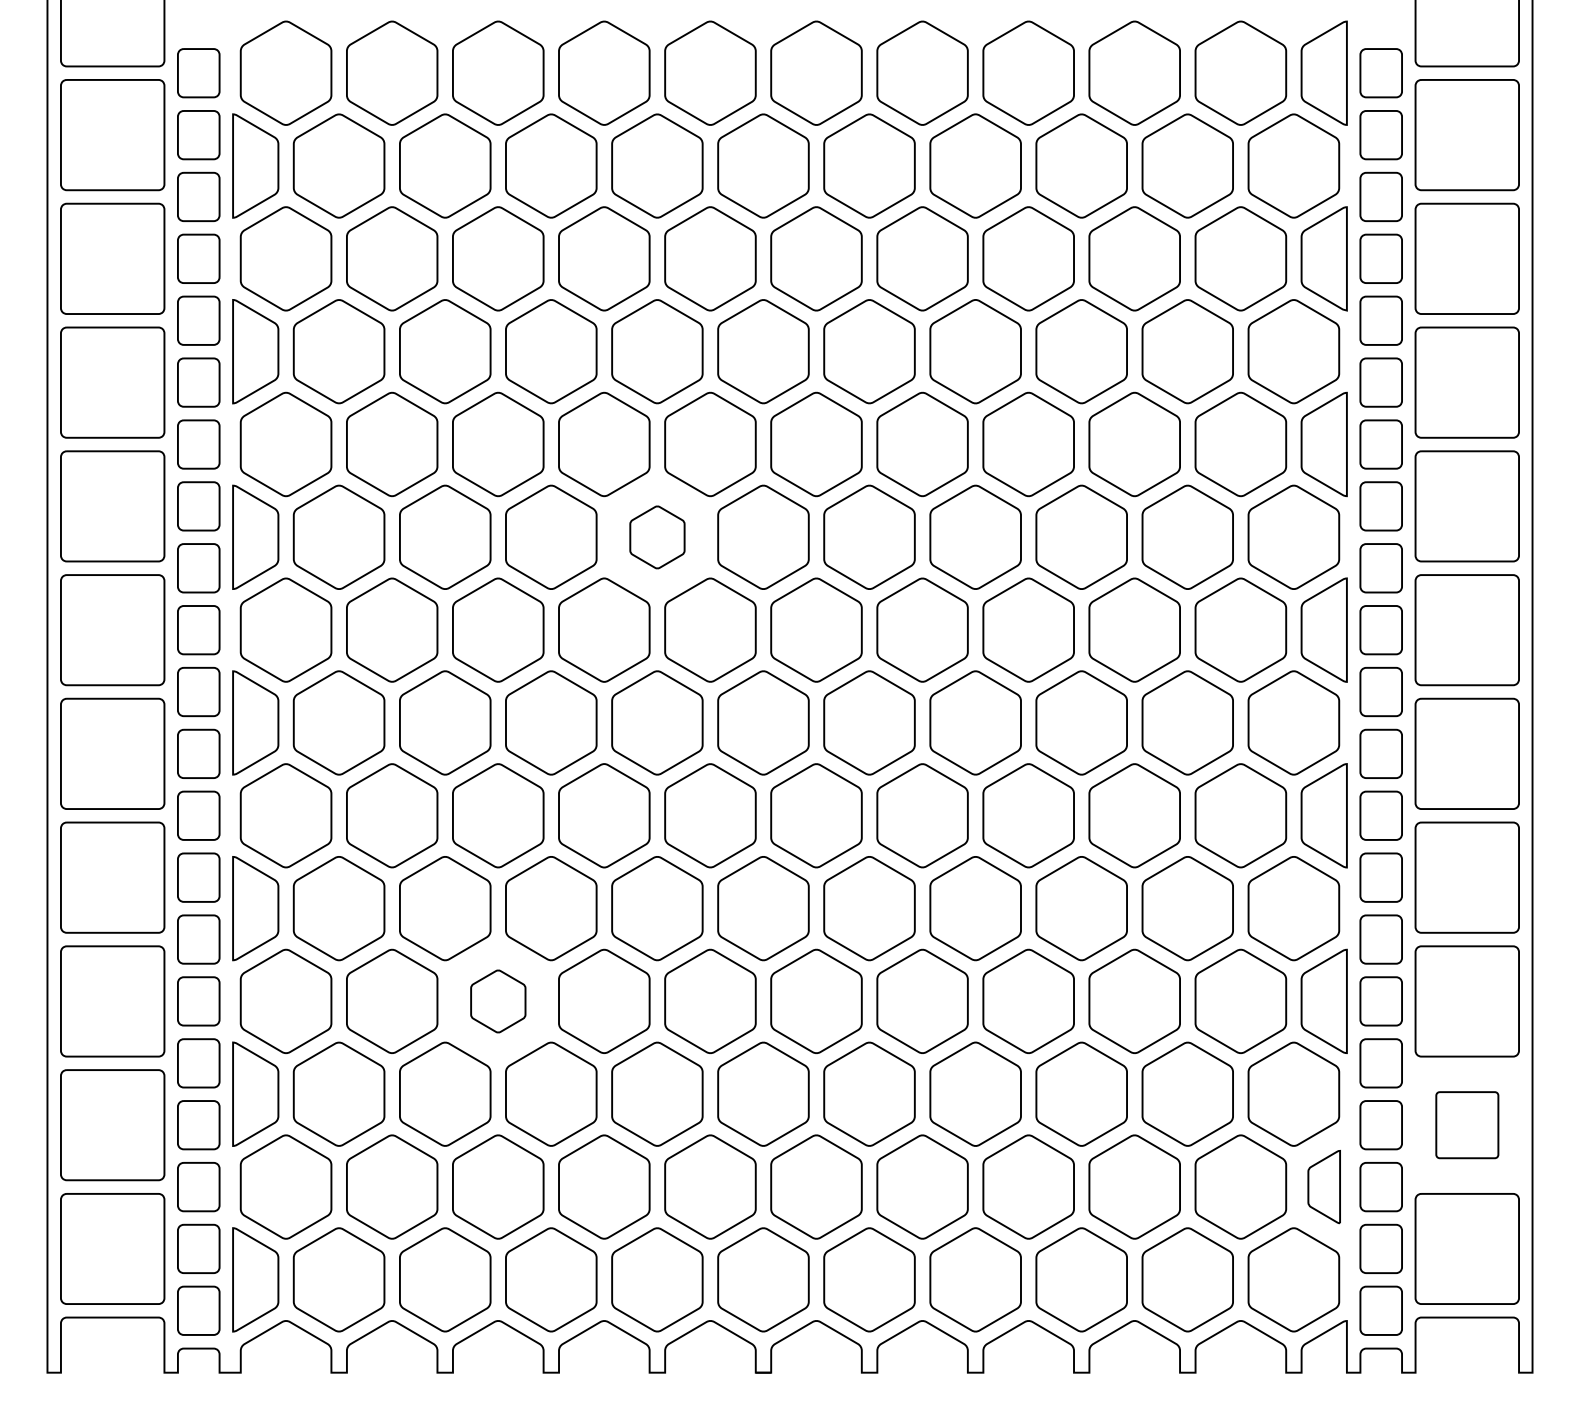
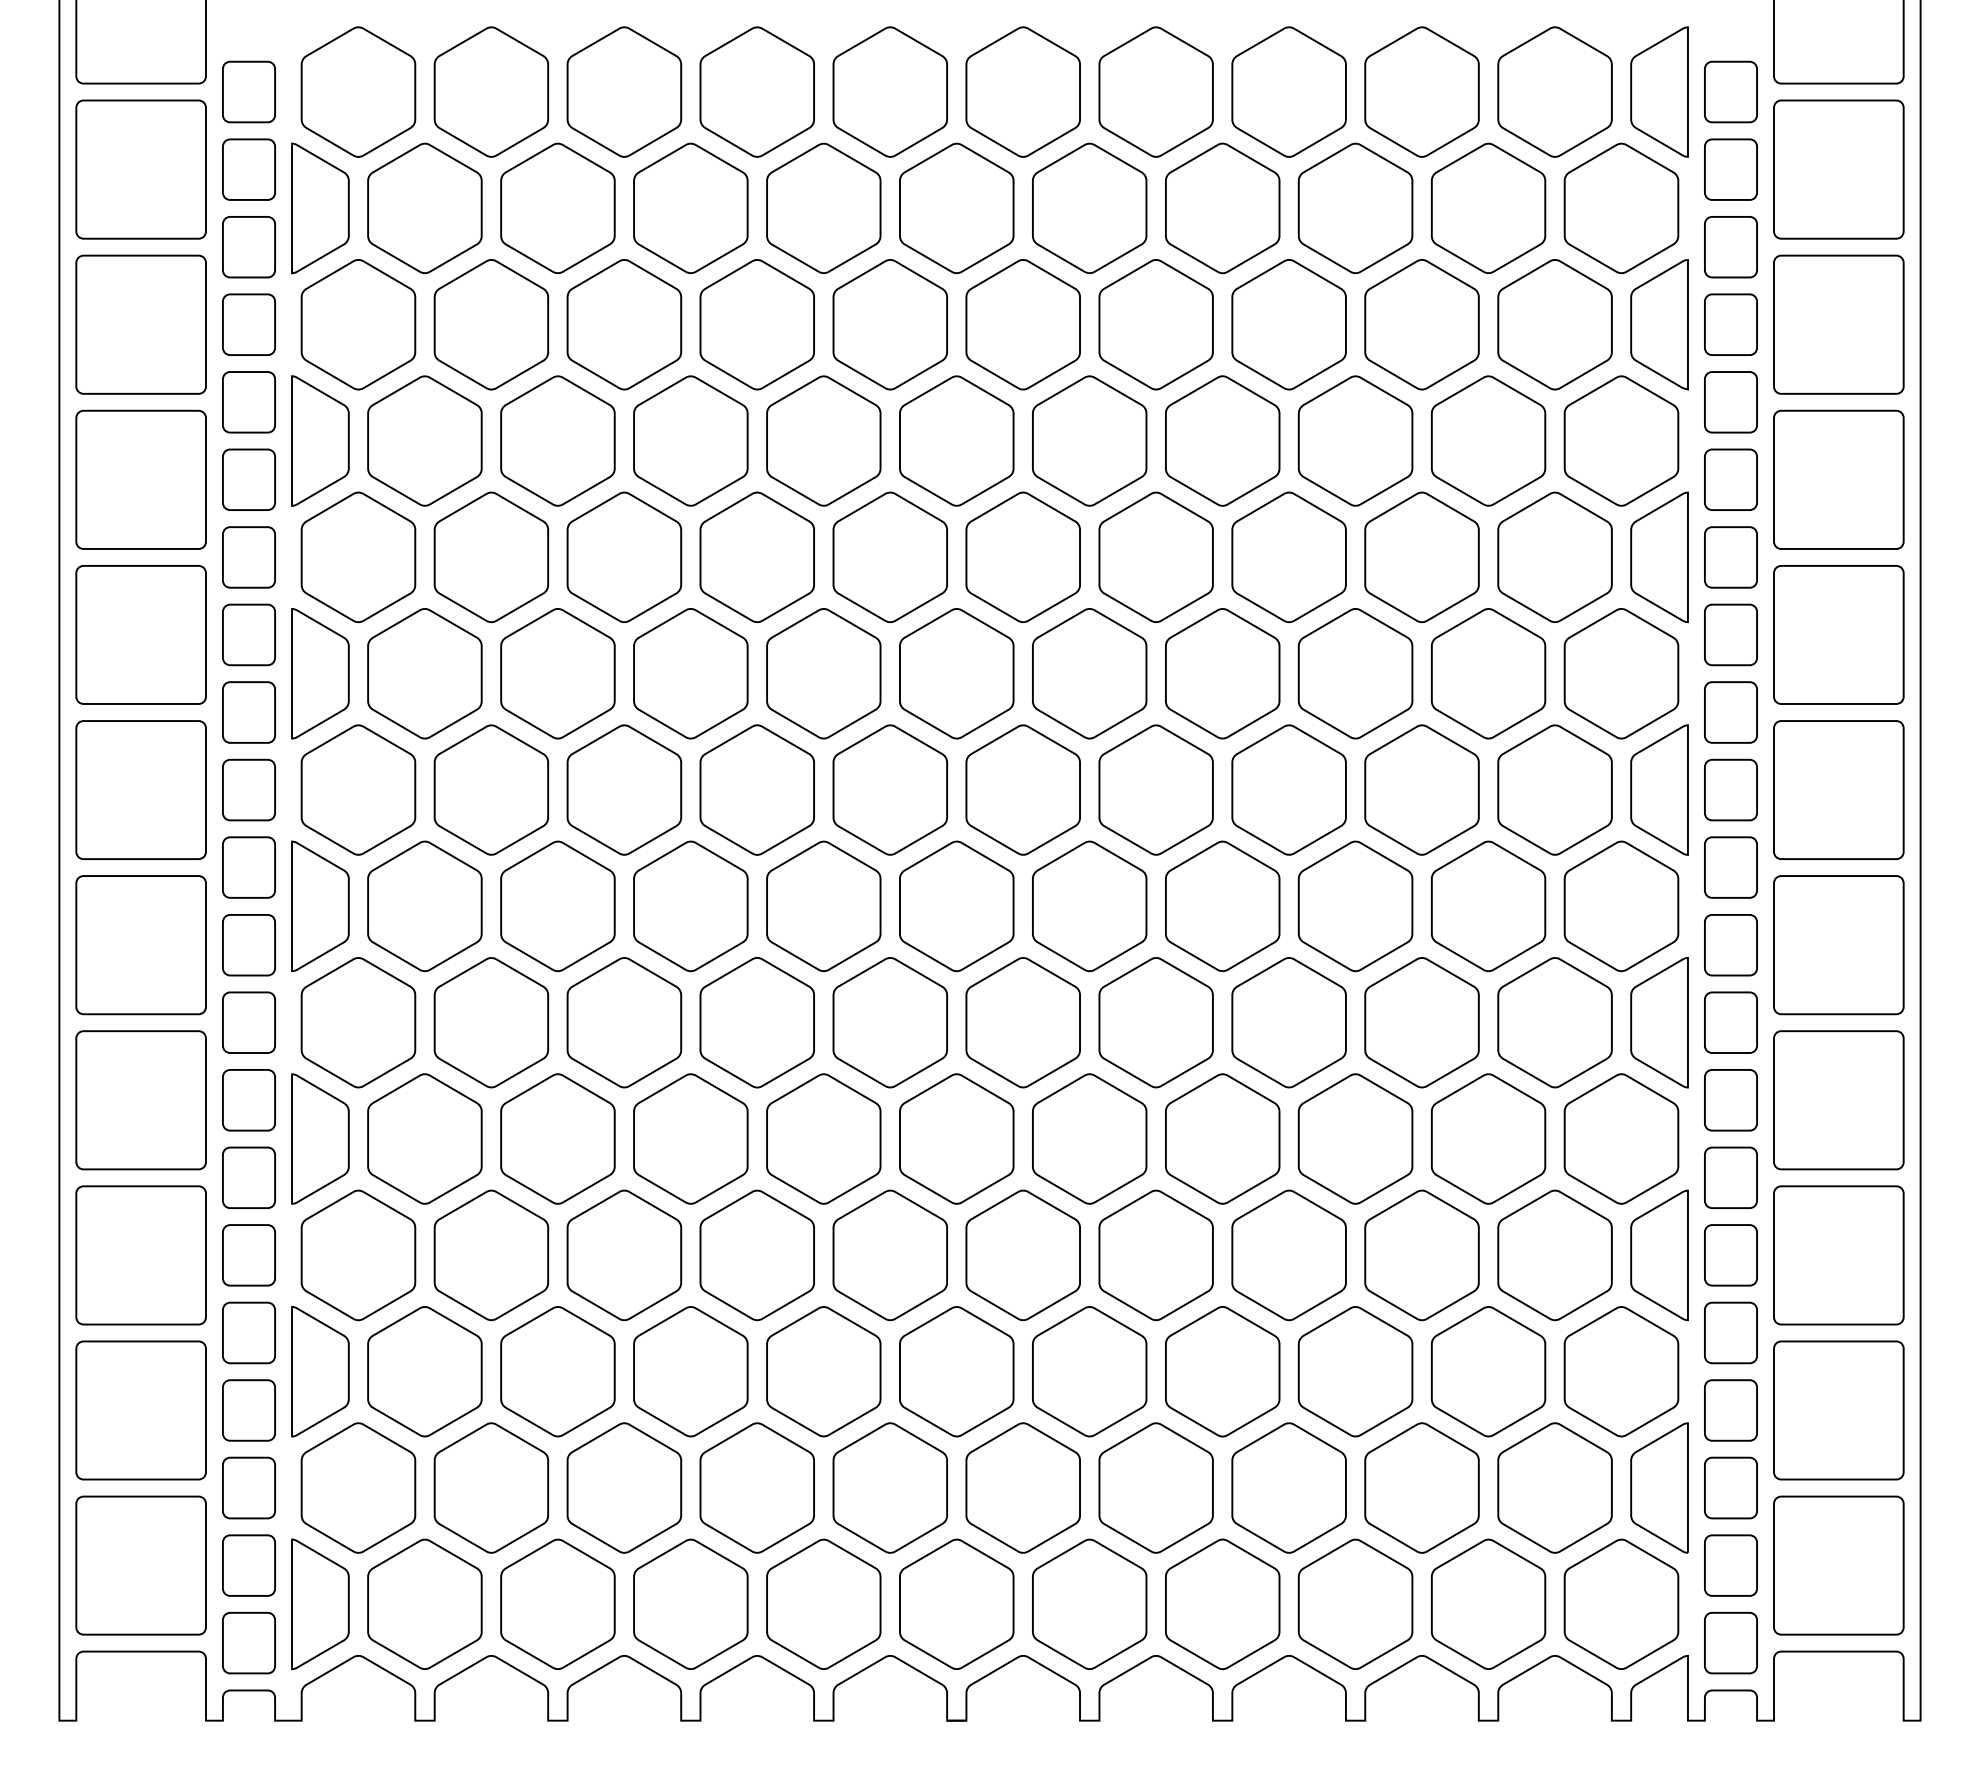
part: (657, 537) -> (823, 673), size x1.67
part: (498, 1001) -> (624, 1255), size x1.67
part: (1467, 1125) -> (1838, 1410), size x1.67
part: (1324, 1186) -> (1659, 1487), size x1.43

